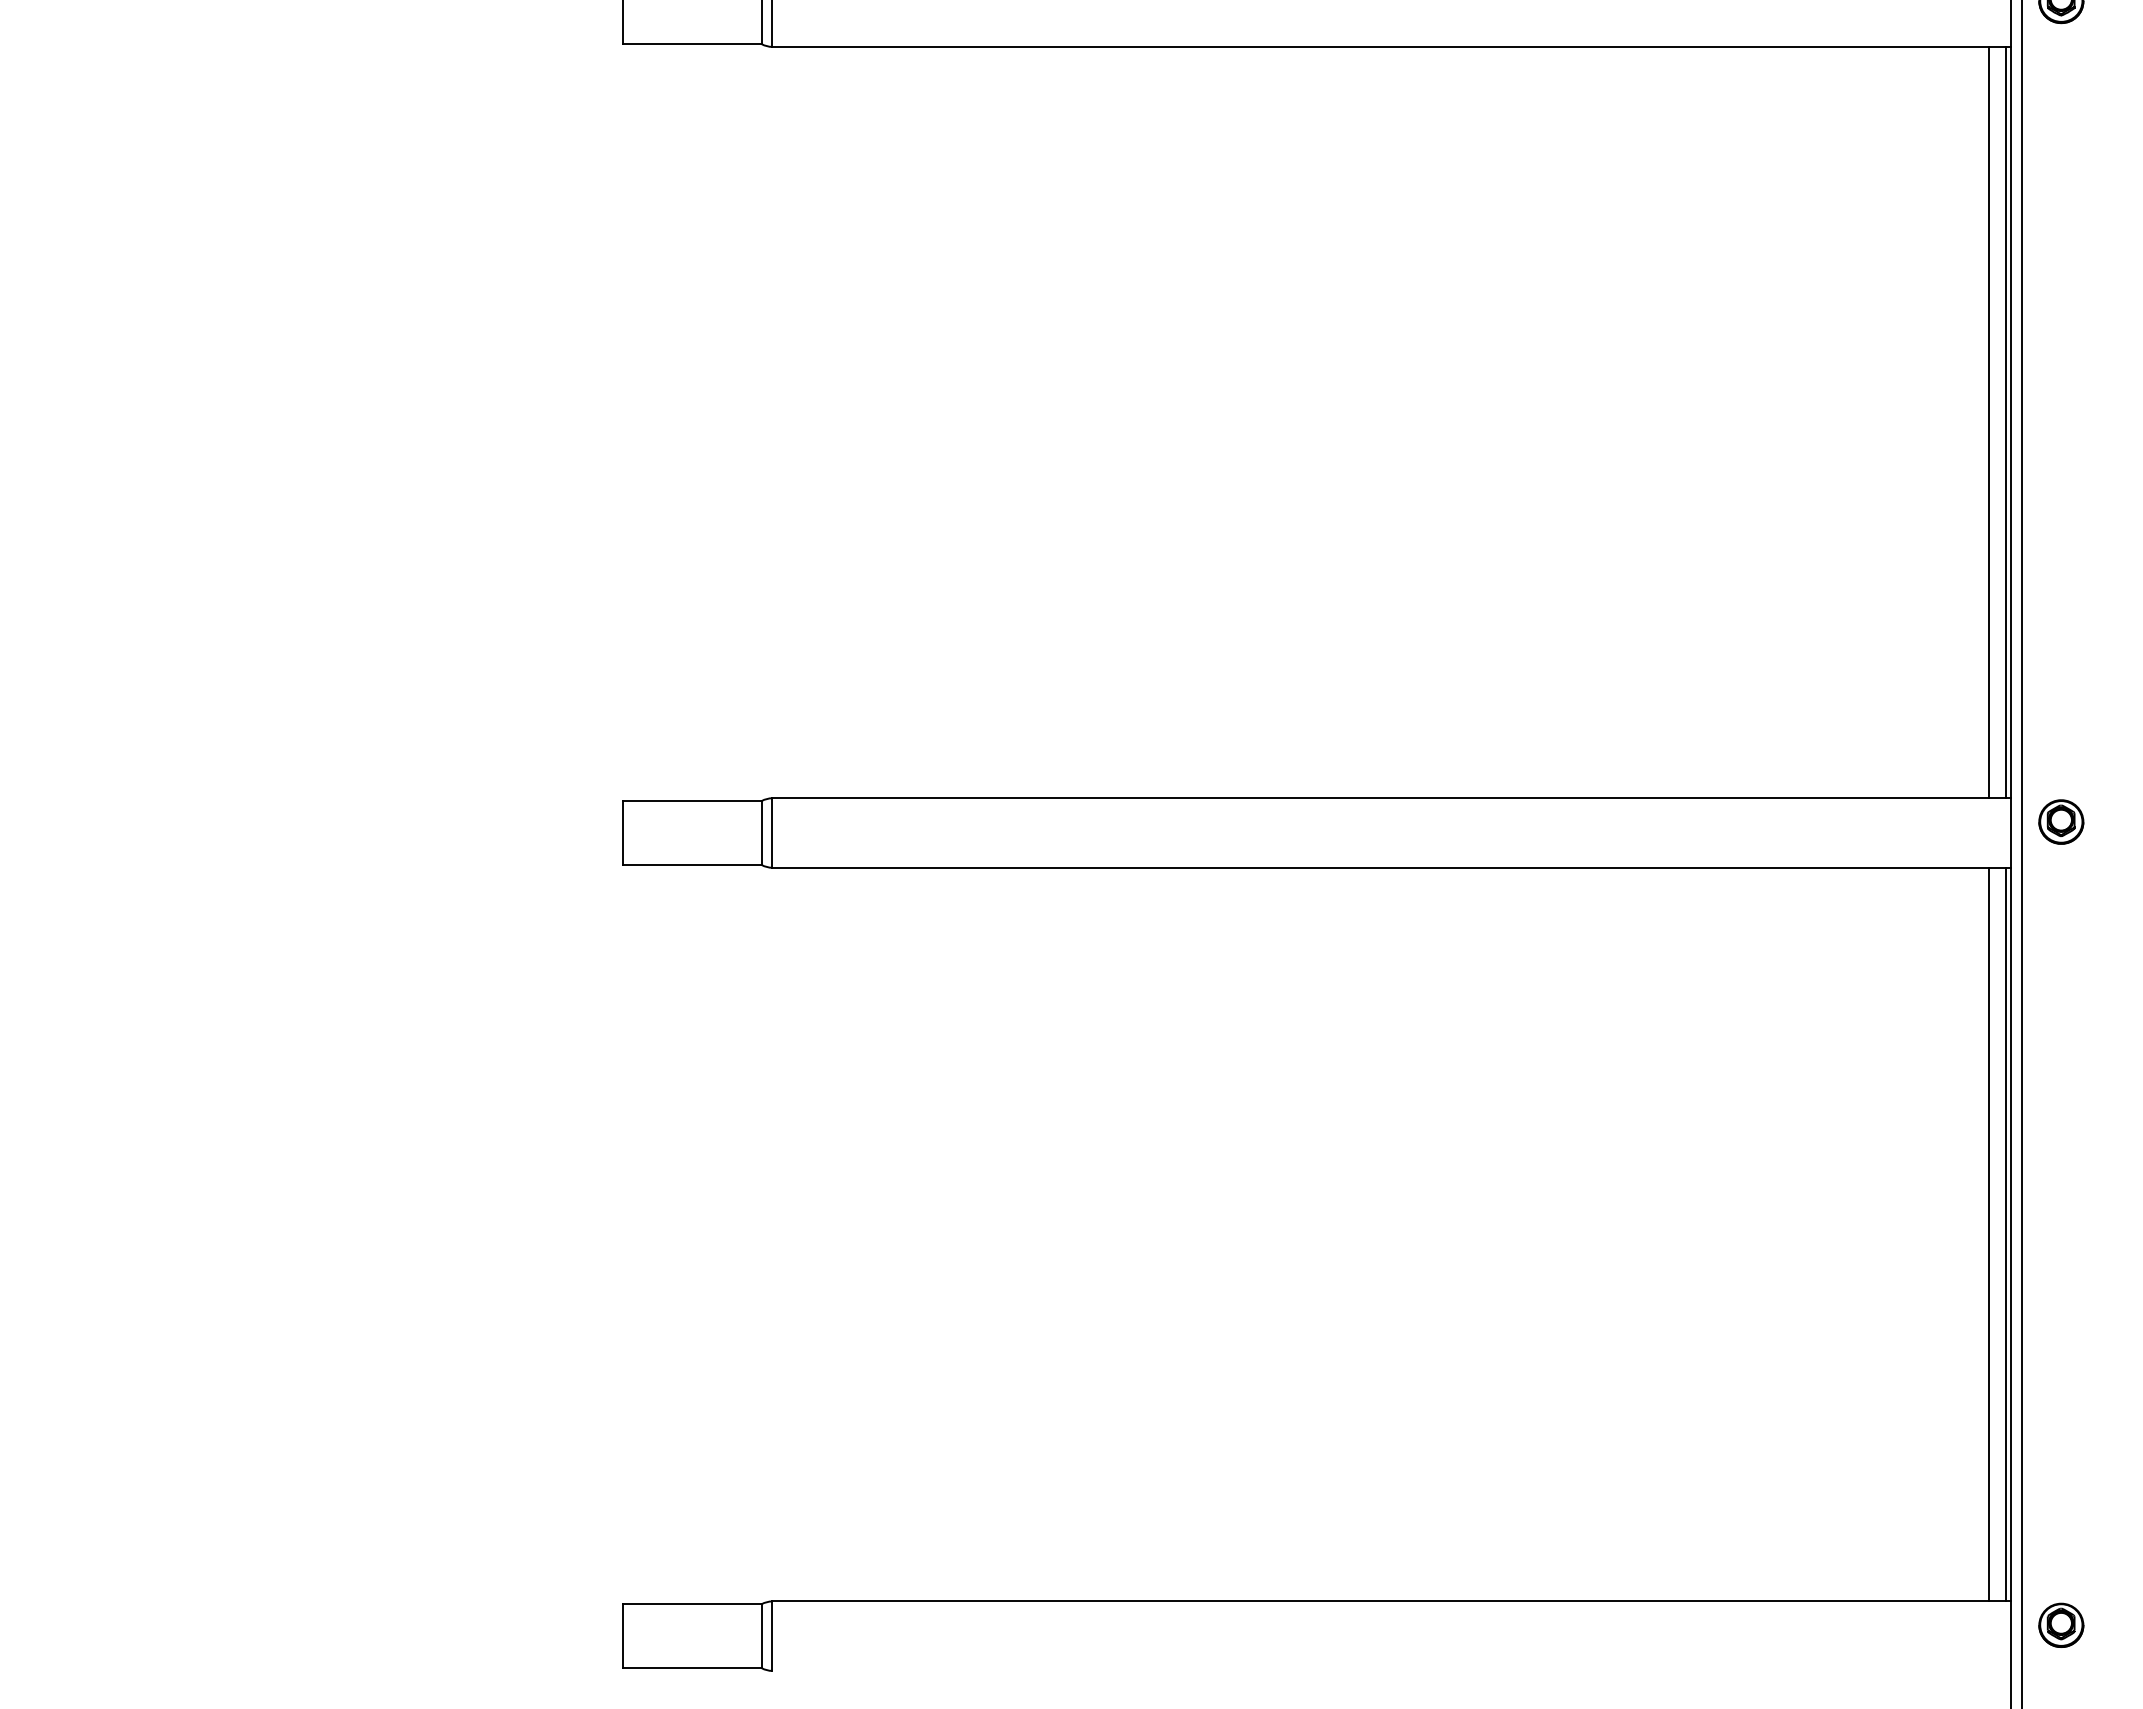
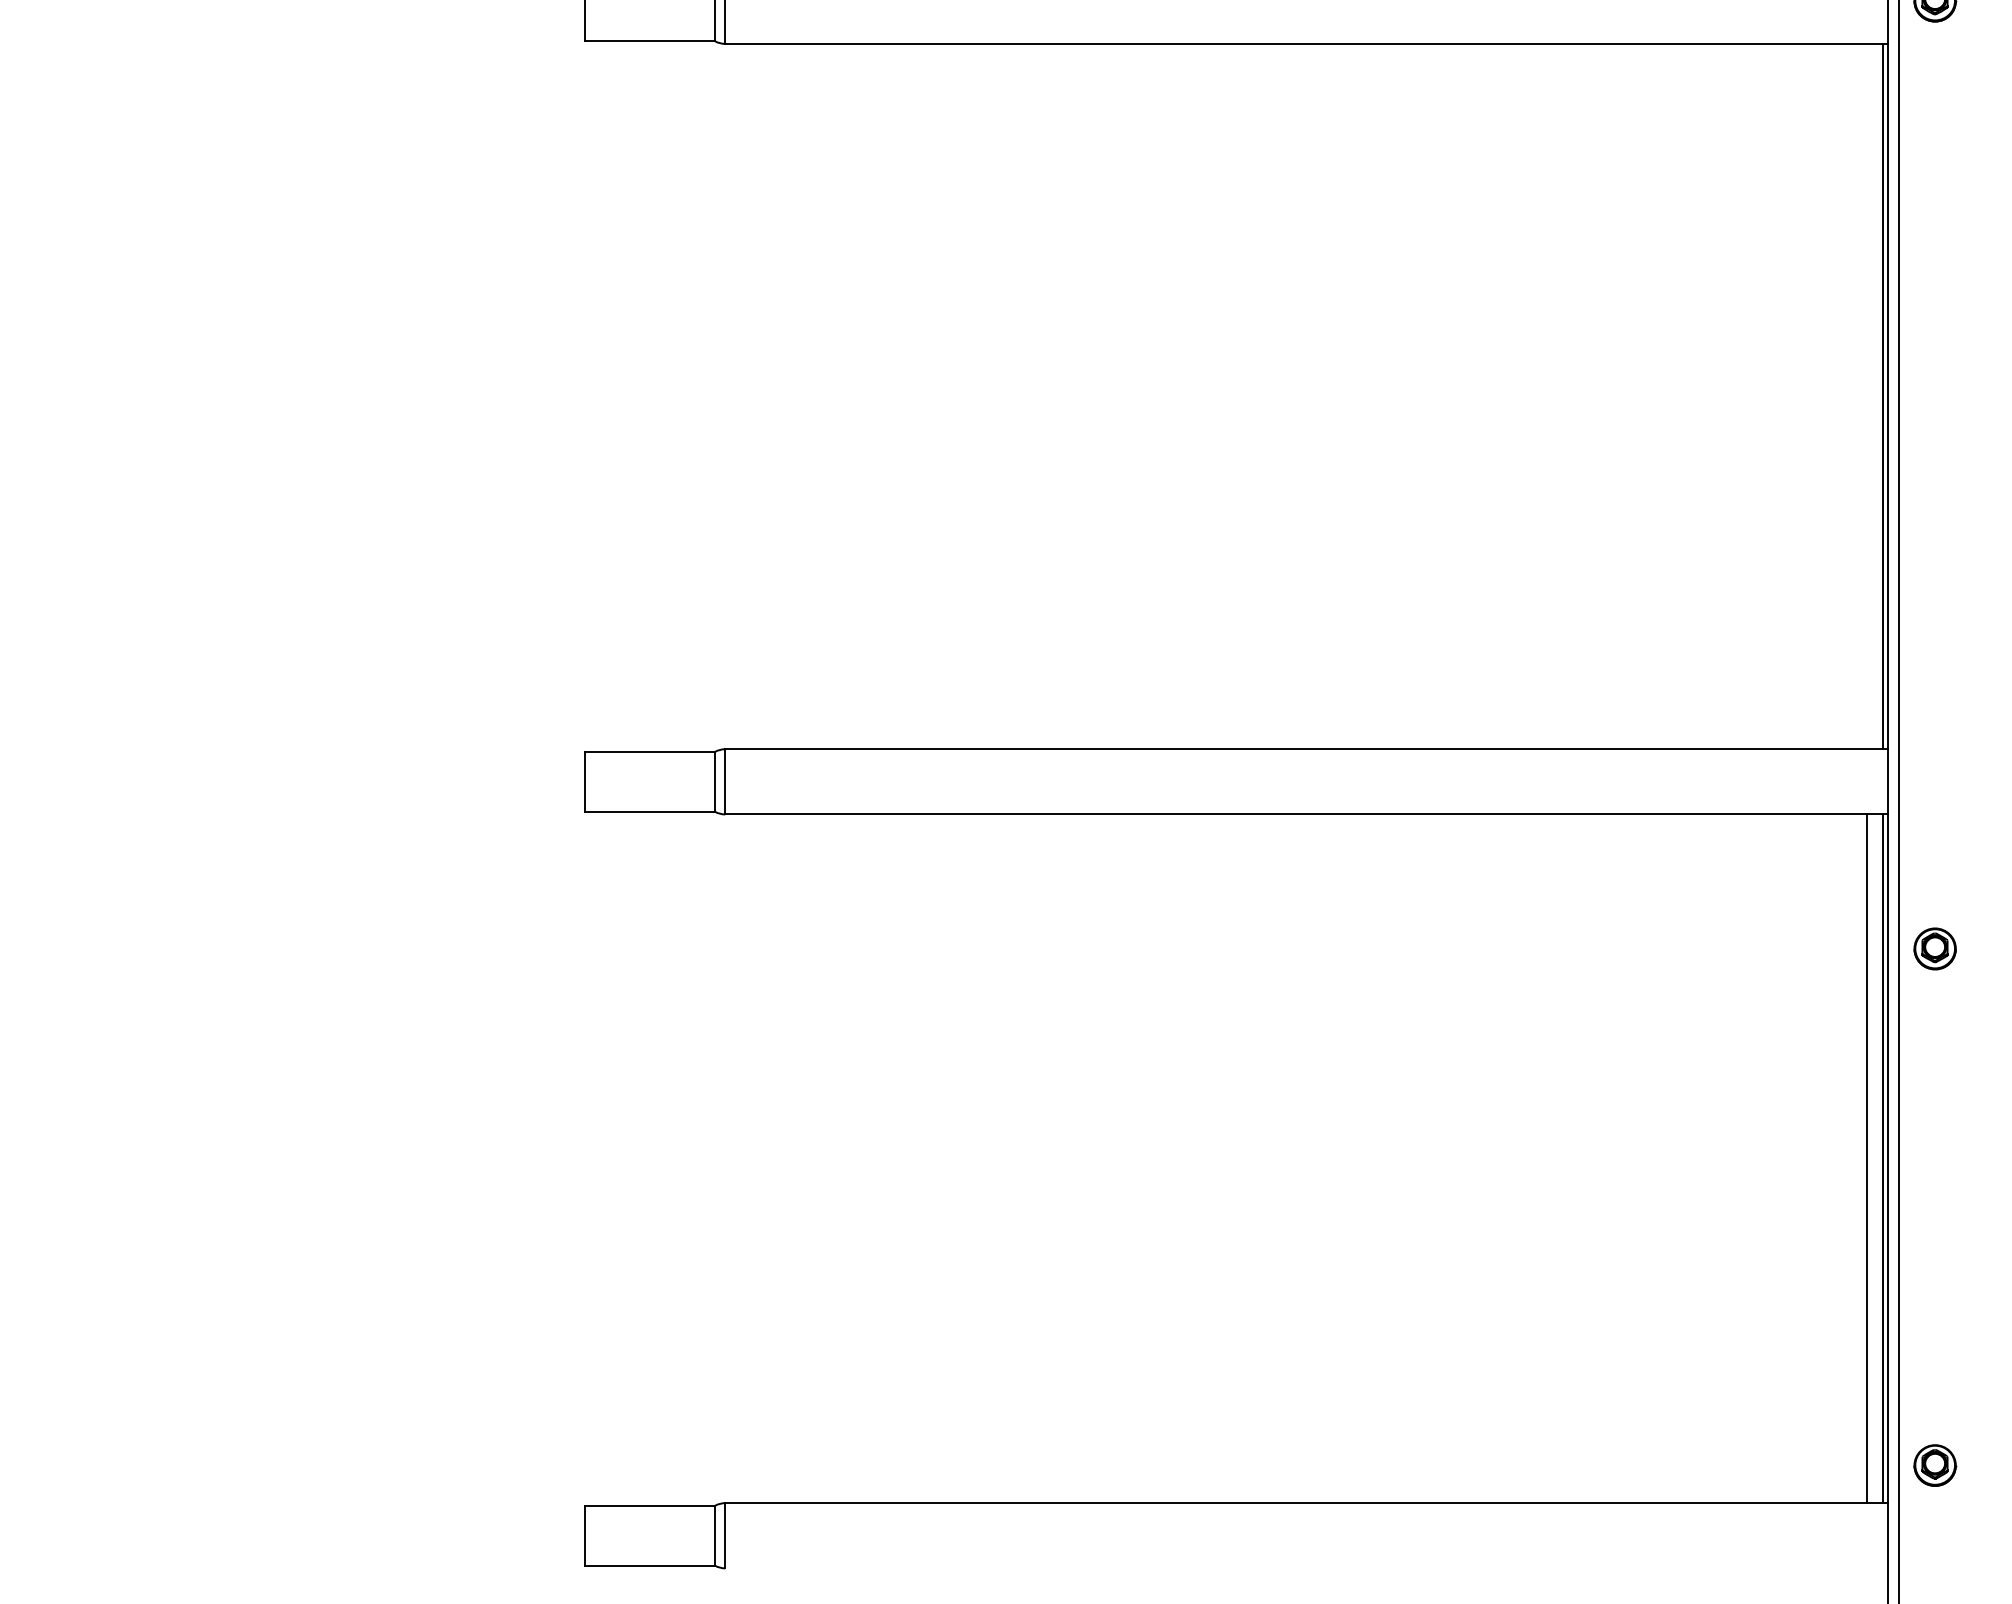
line: (1989, 422) -> (1867, 396), removed
part: (2061, 821) -> (1935, 948), moved
part: (2061, 1624) -> (1935, 1464), moved

